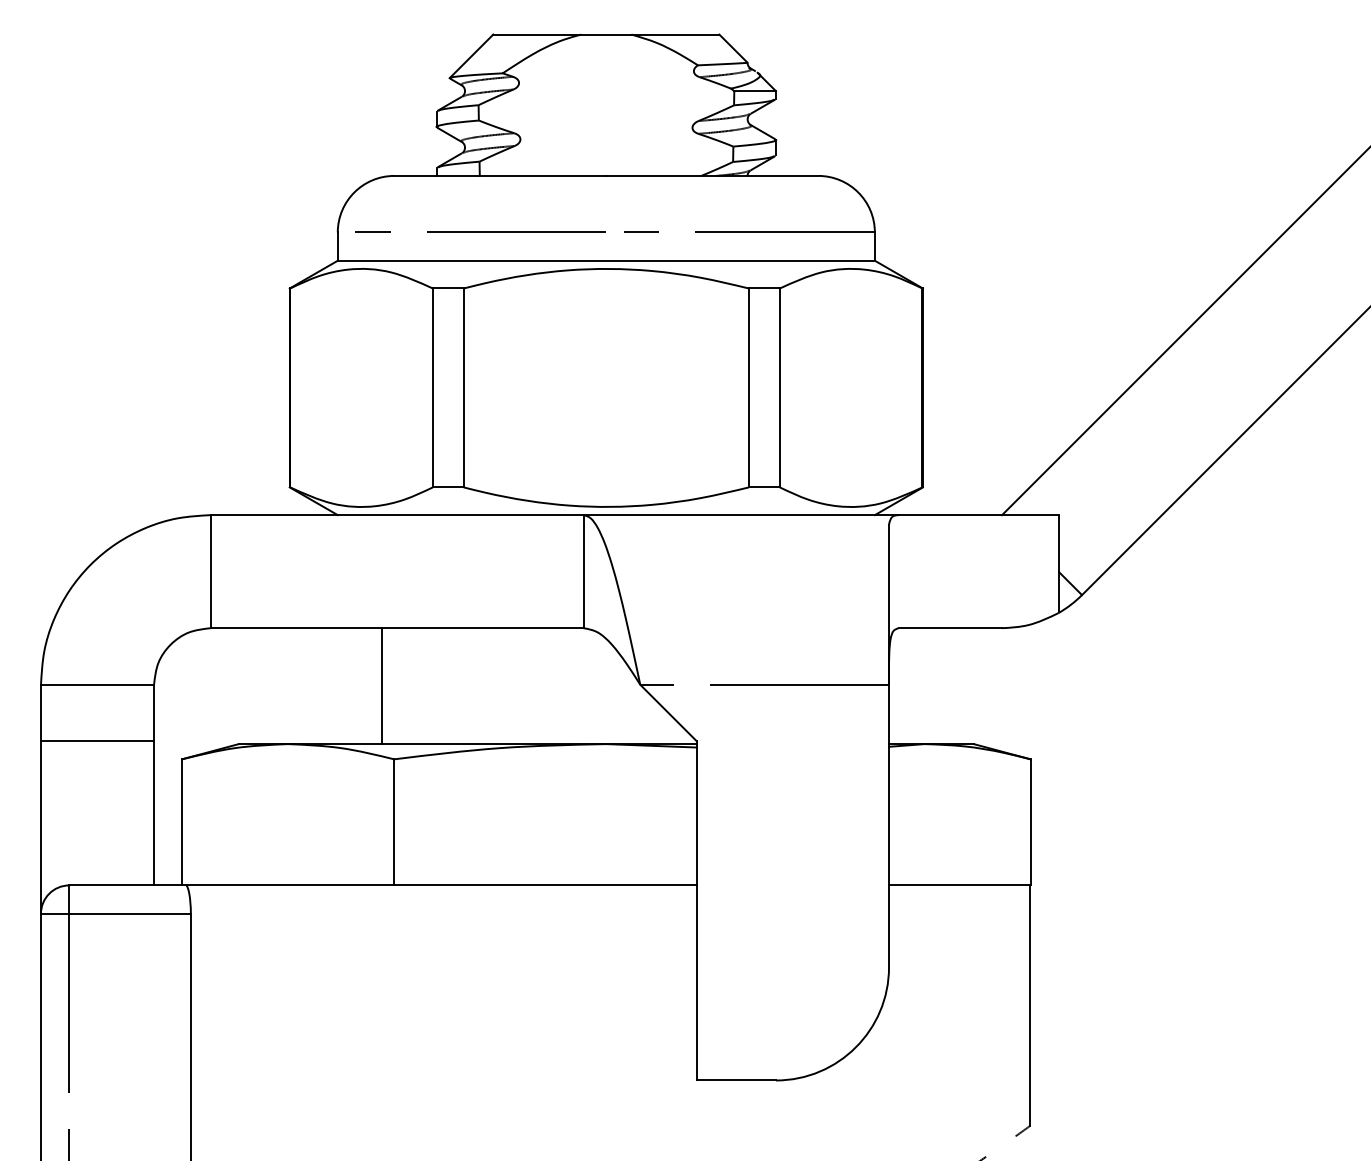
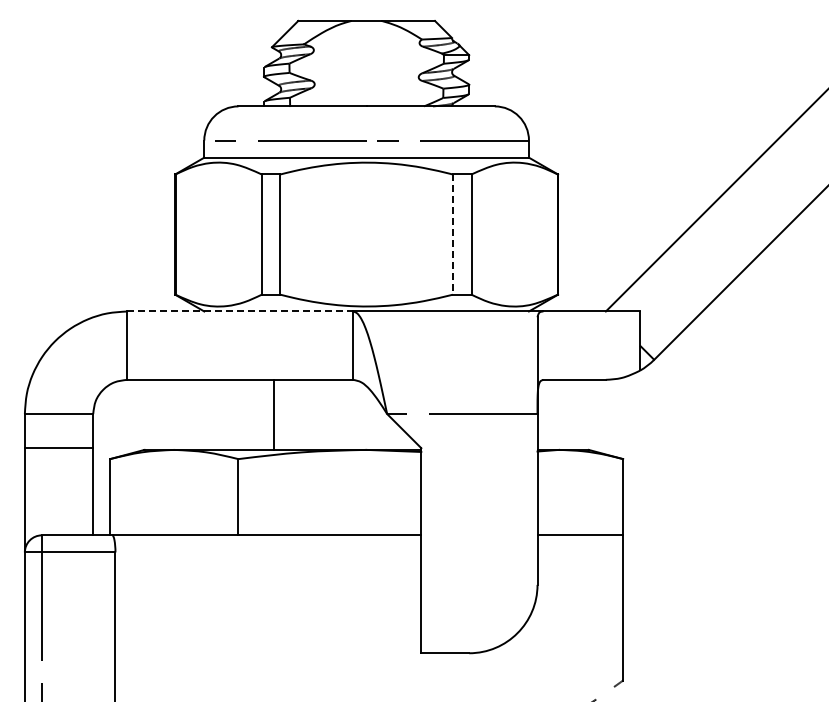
line: (748, 389) -> (452, 235), solid -> dashed
line: (397, 515) -> (240, 311), solid -> dashed
line: (381, 685) -> (273, 414), moved

